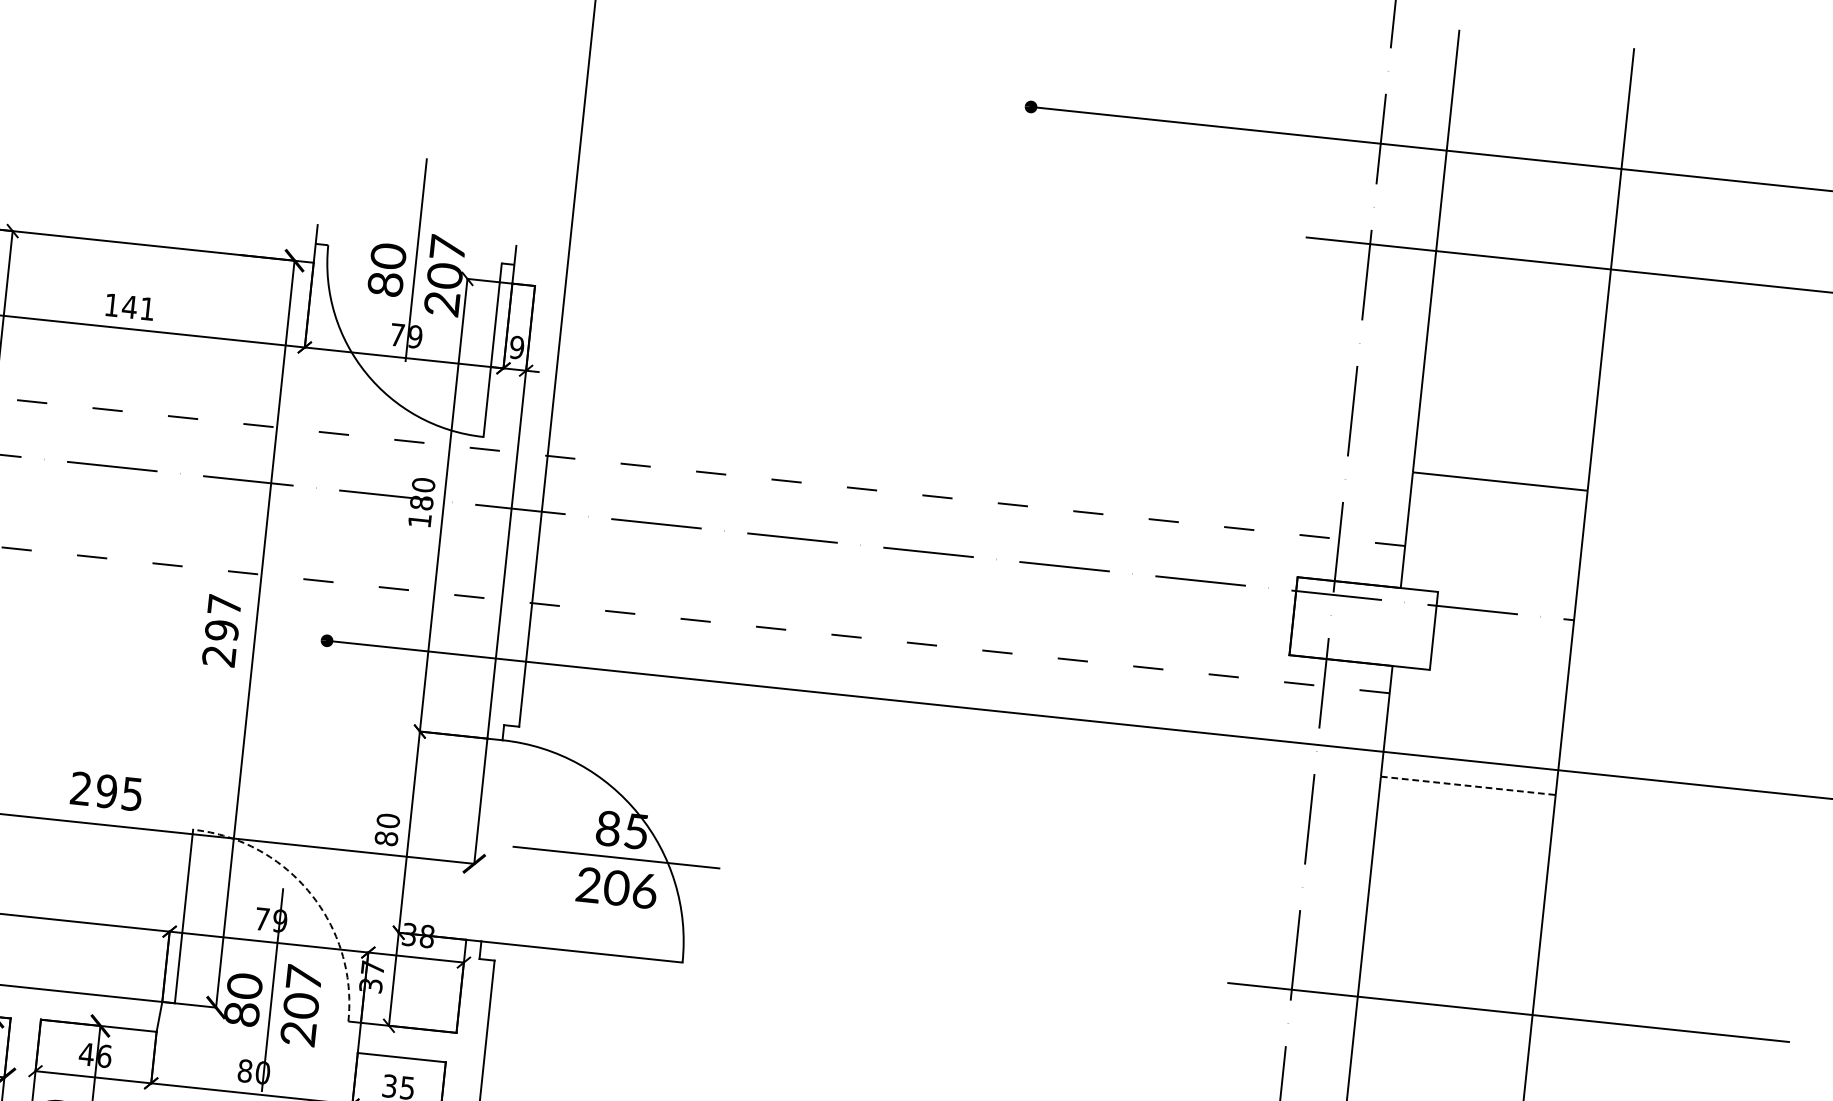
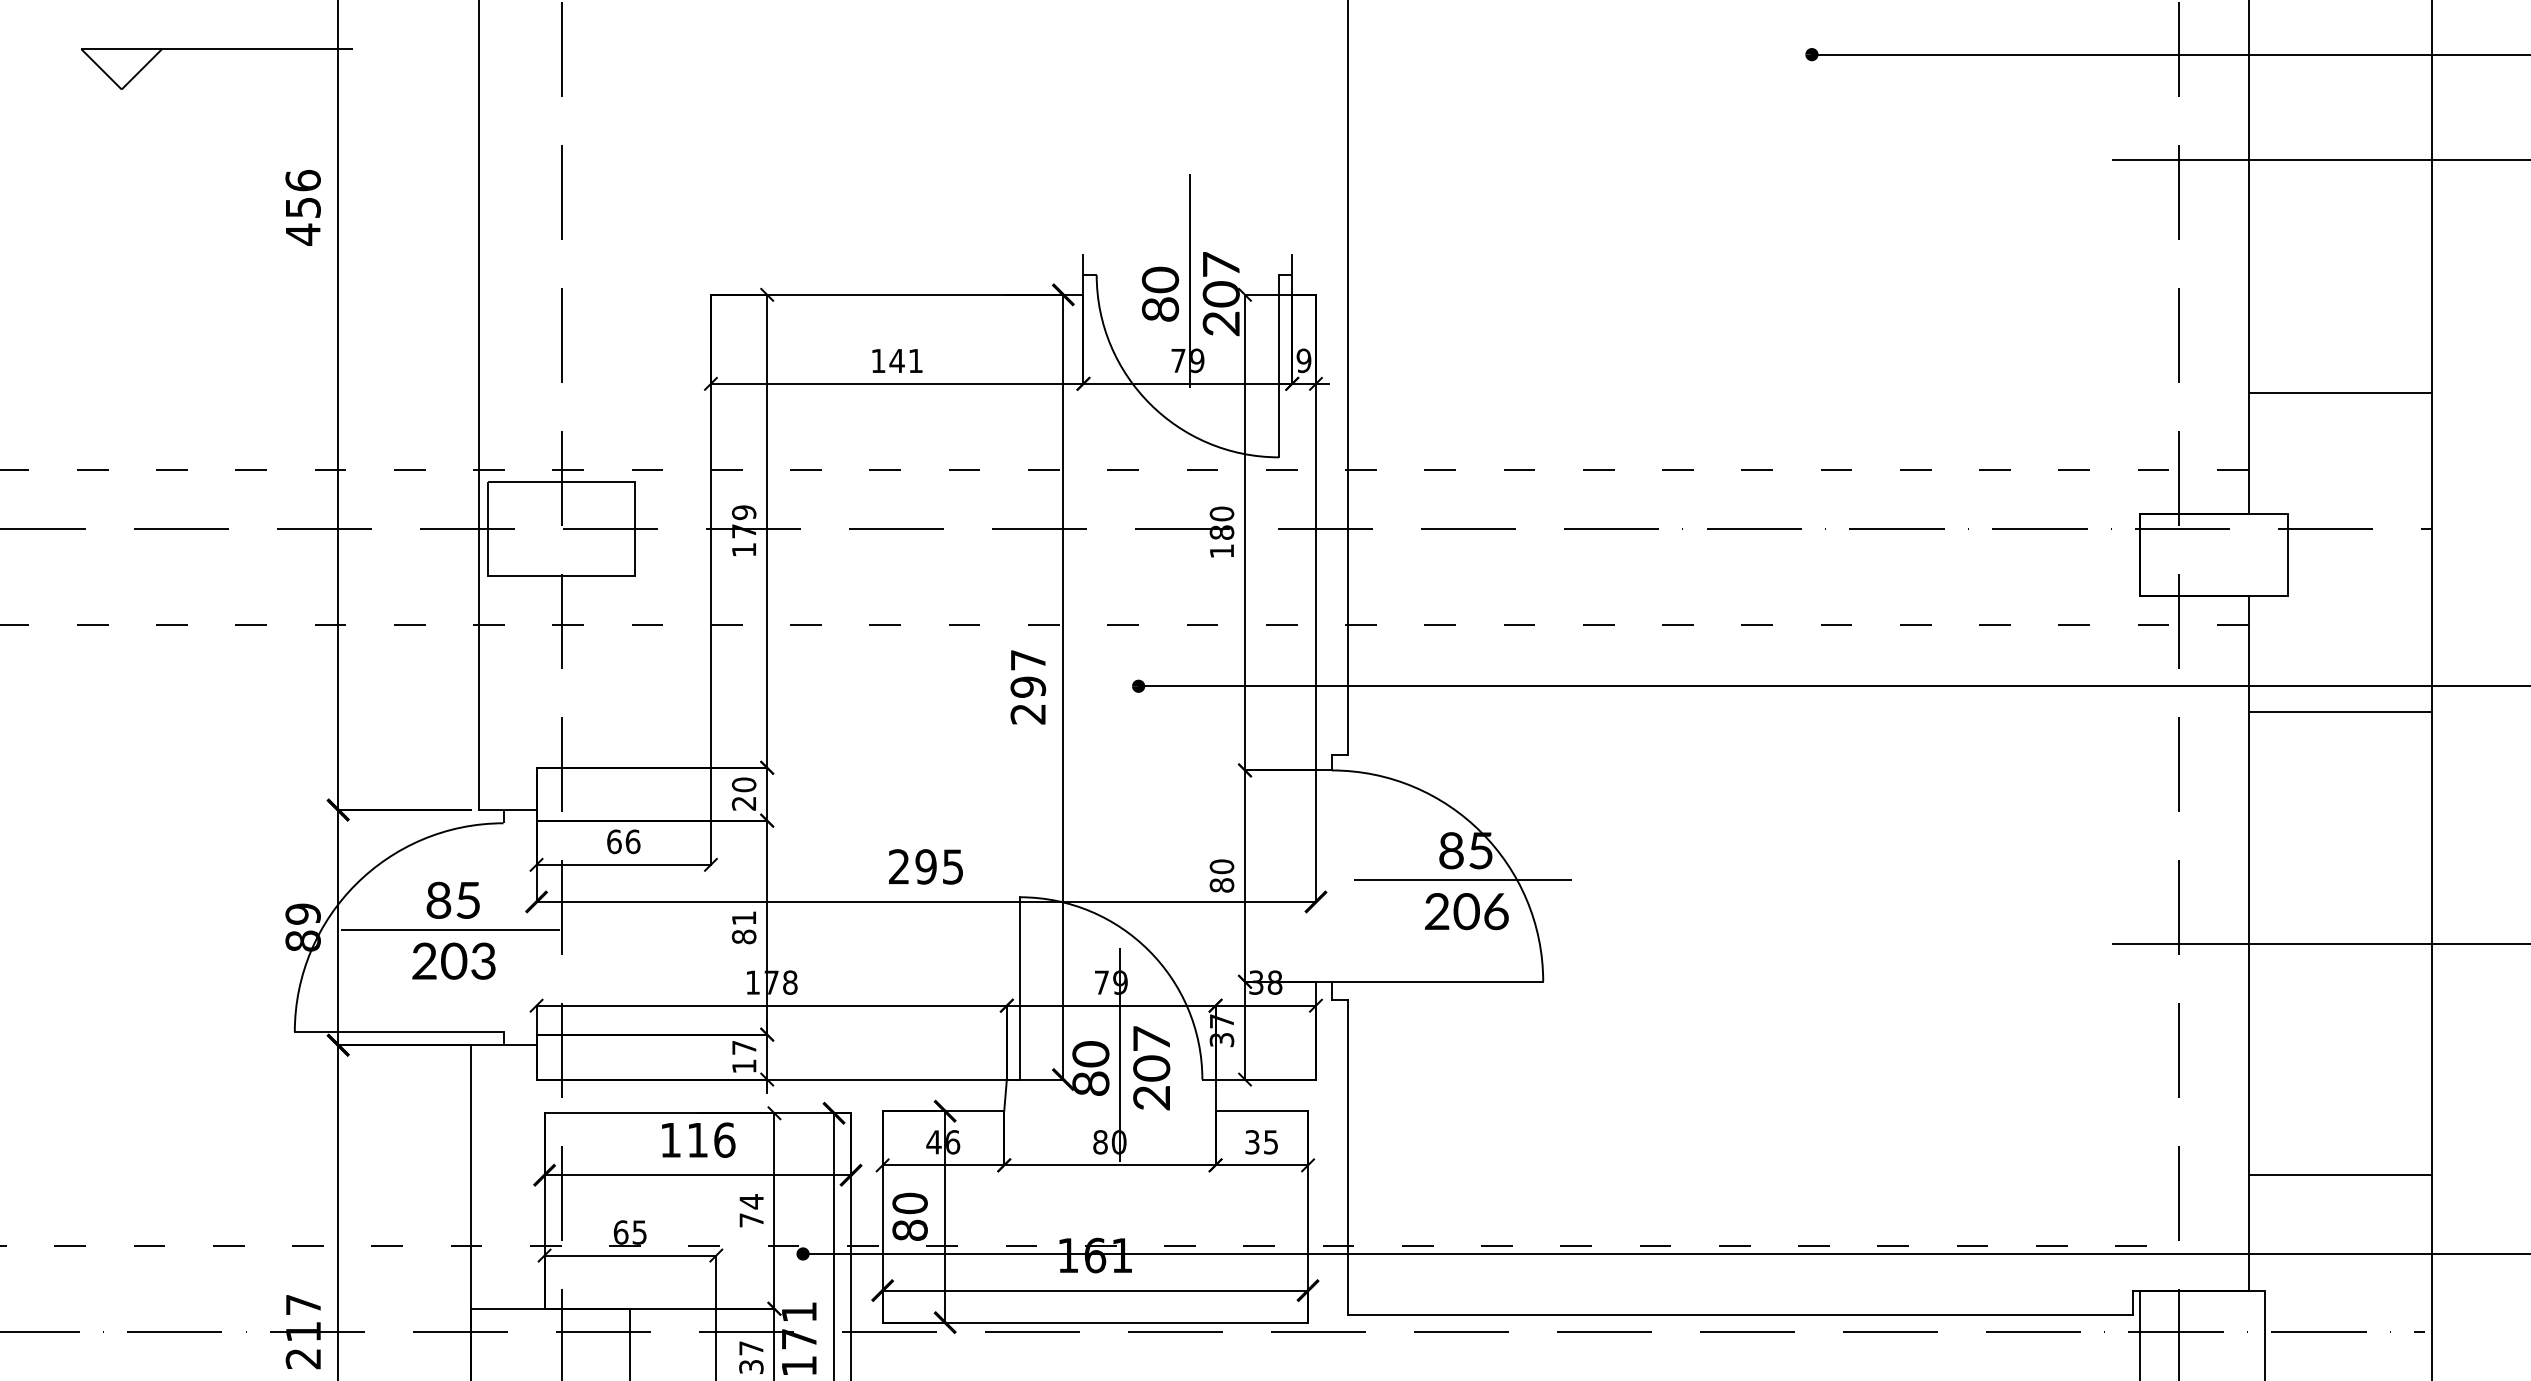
line: (1468, 786) -> (2340, 712), dashed -> solid
arc: (310, 893) -> (1148, 950), dashed -> solid

